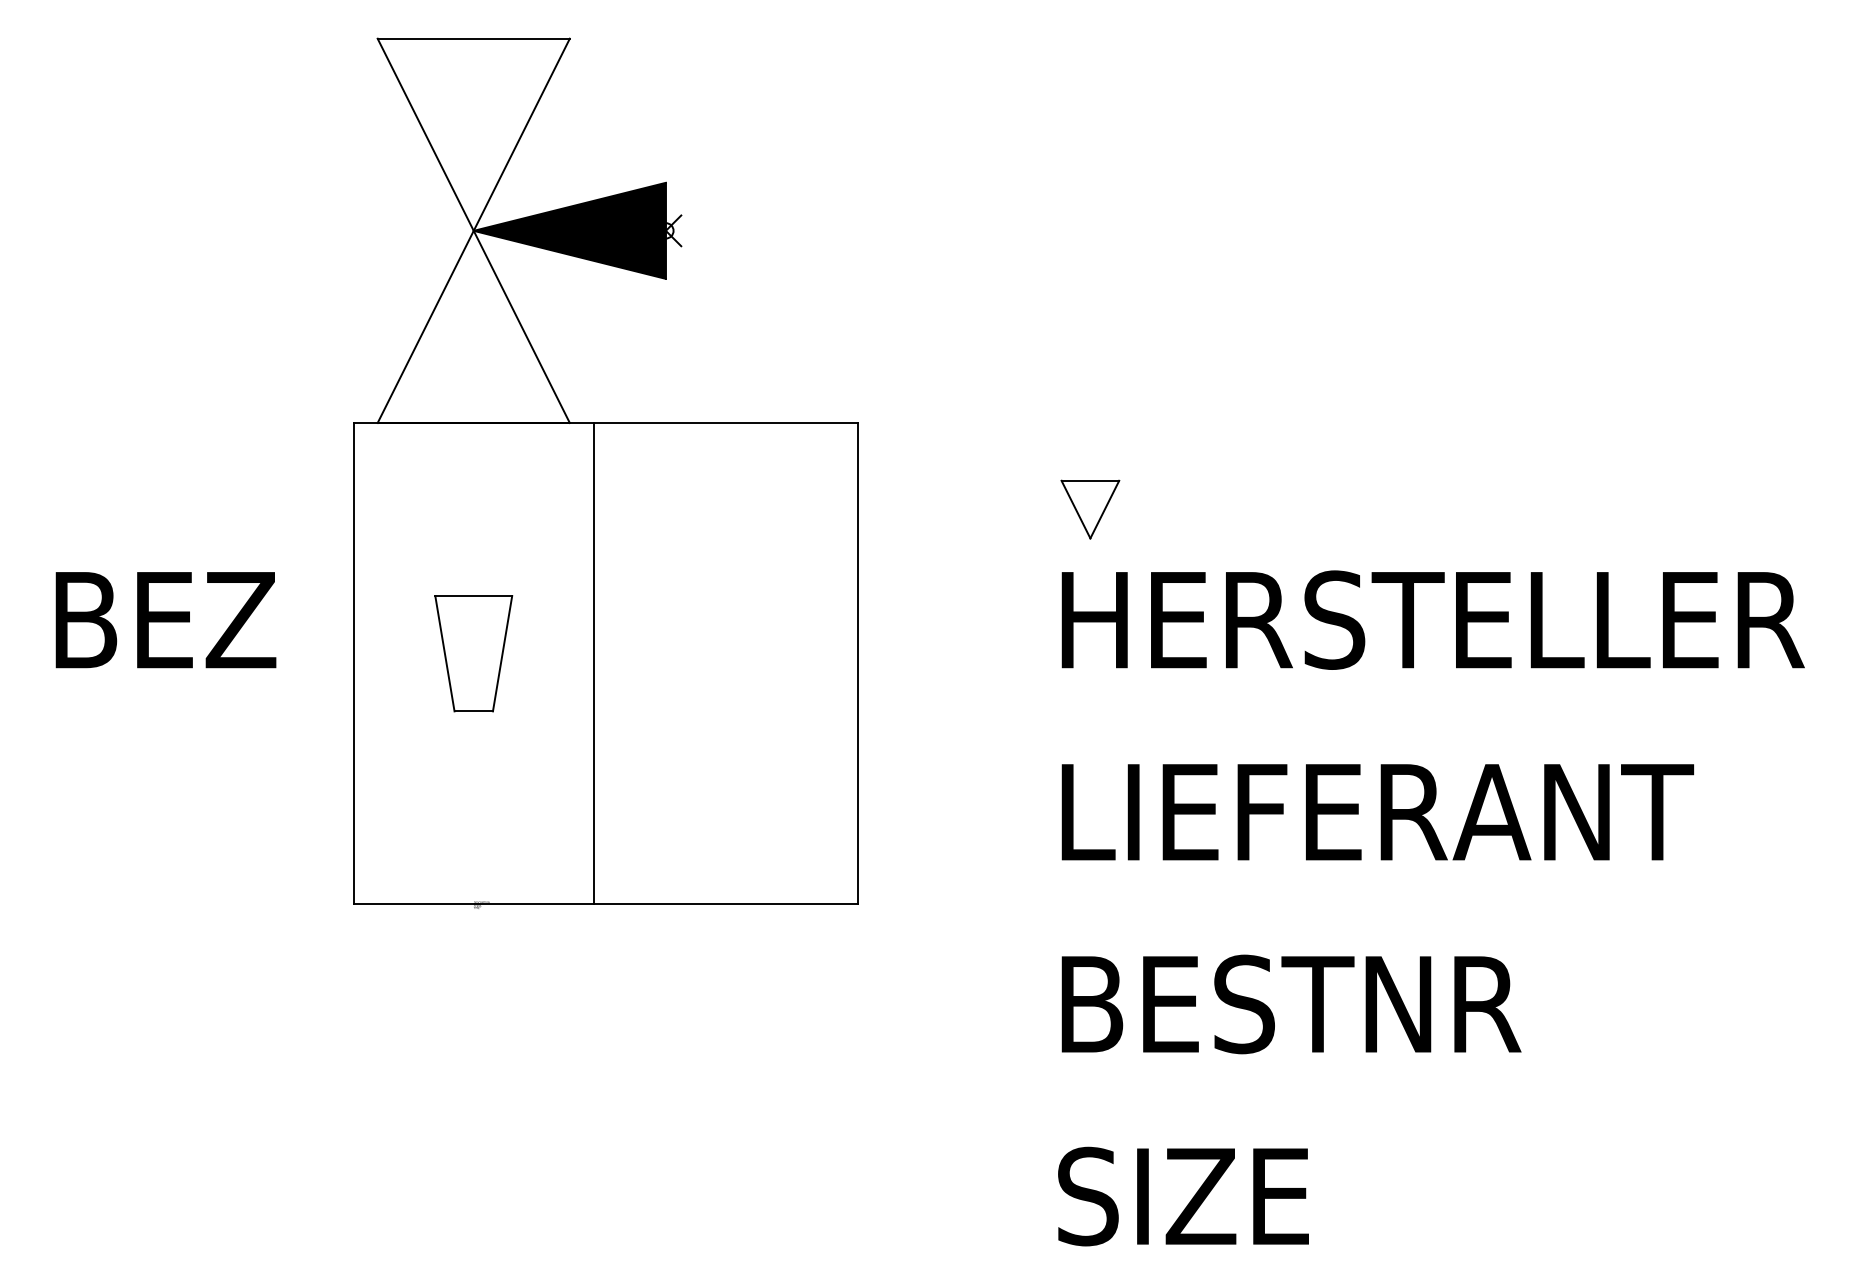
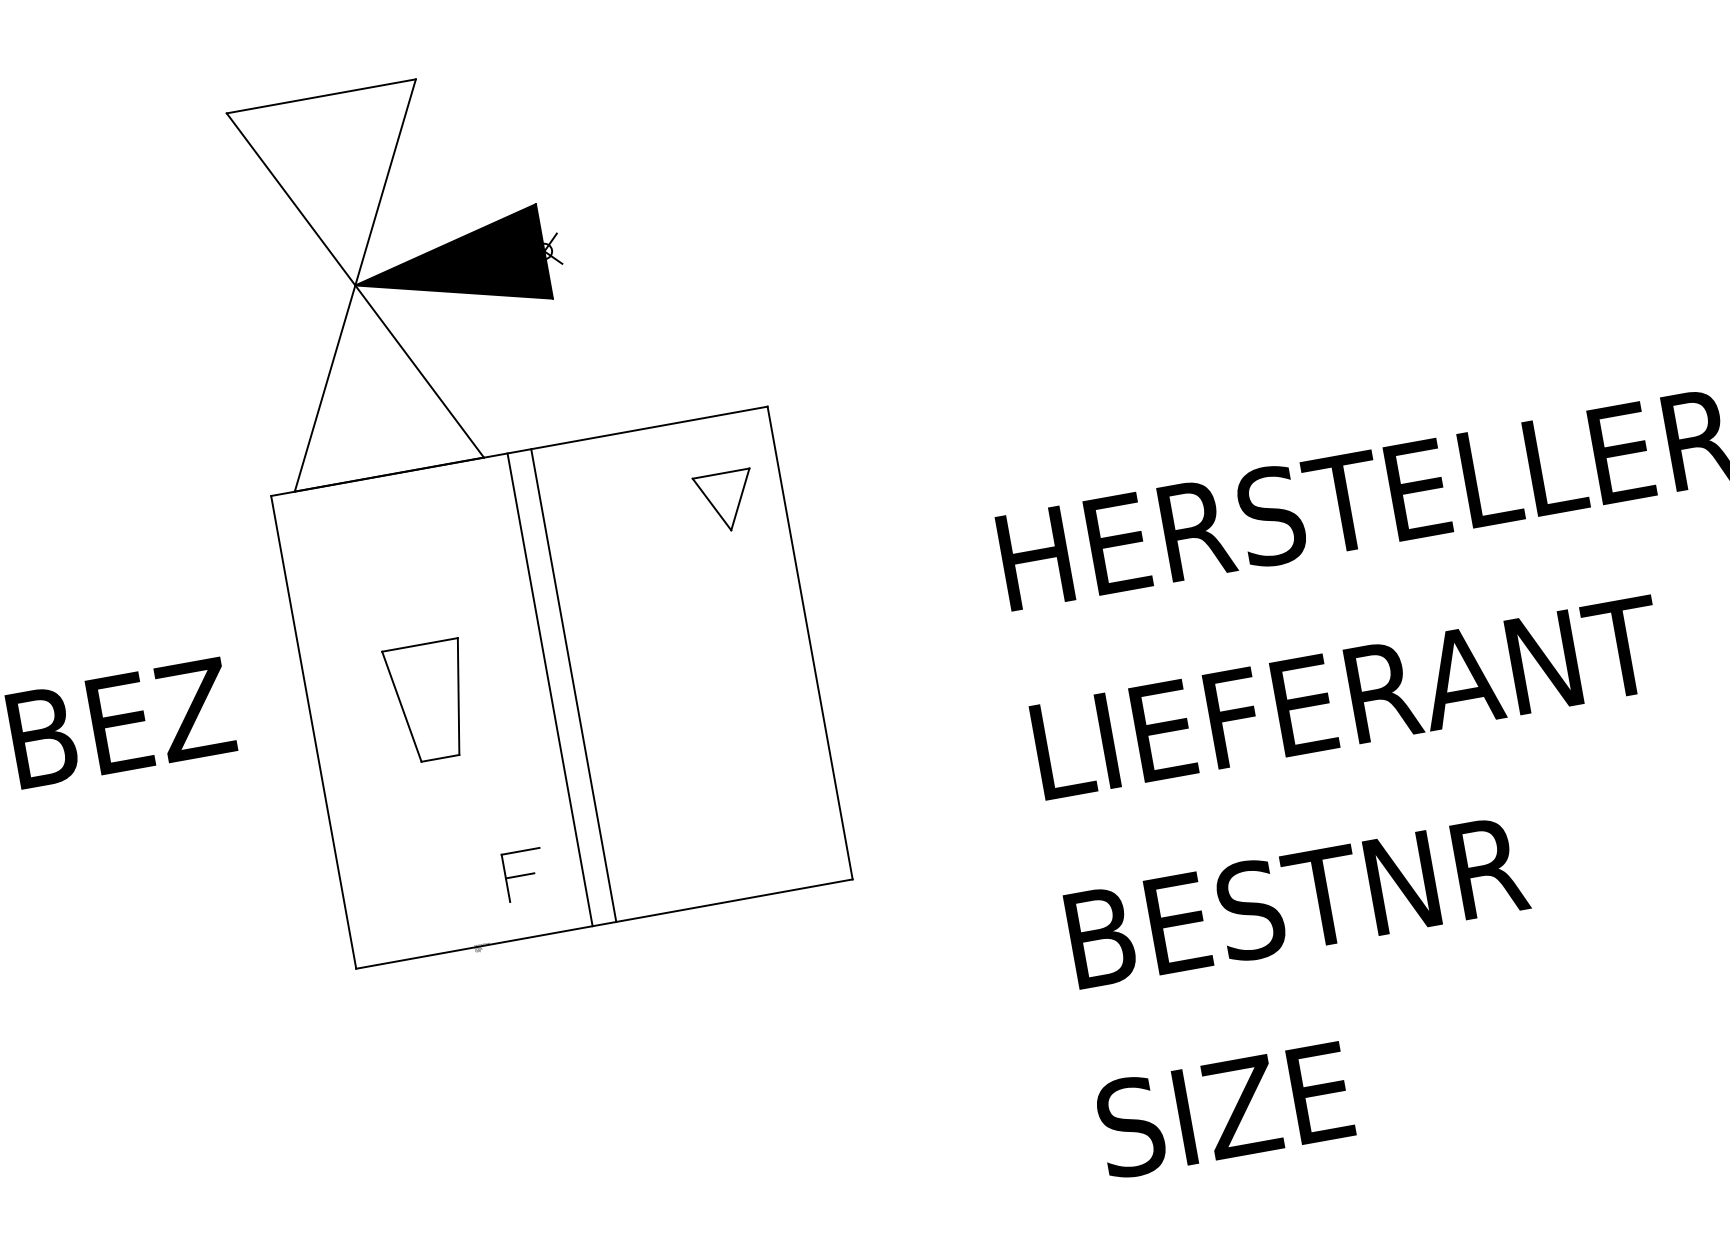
part: (1090, 509) -> (726, 501), moved
line: (617, 663) -> (573, 685), added
part: (535, 840) -> (524, 874), added

